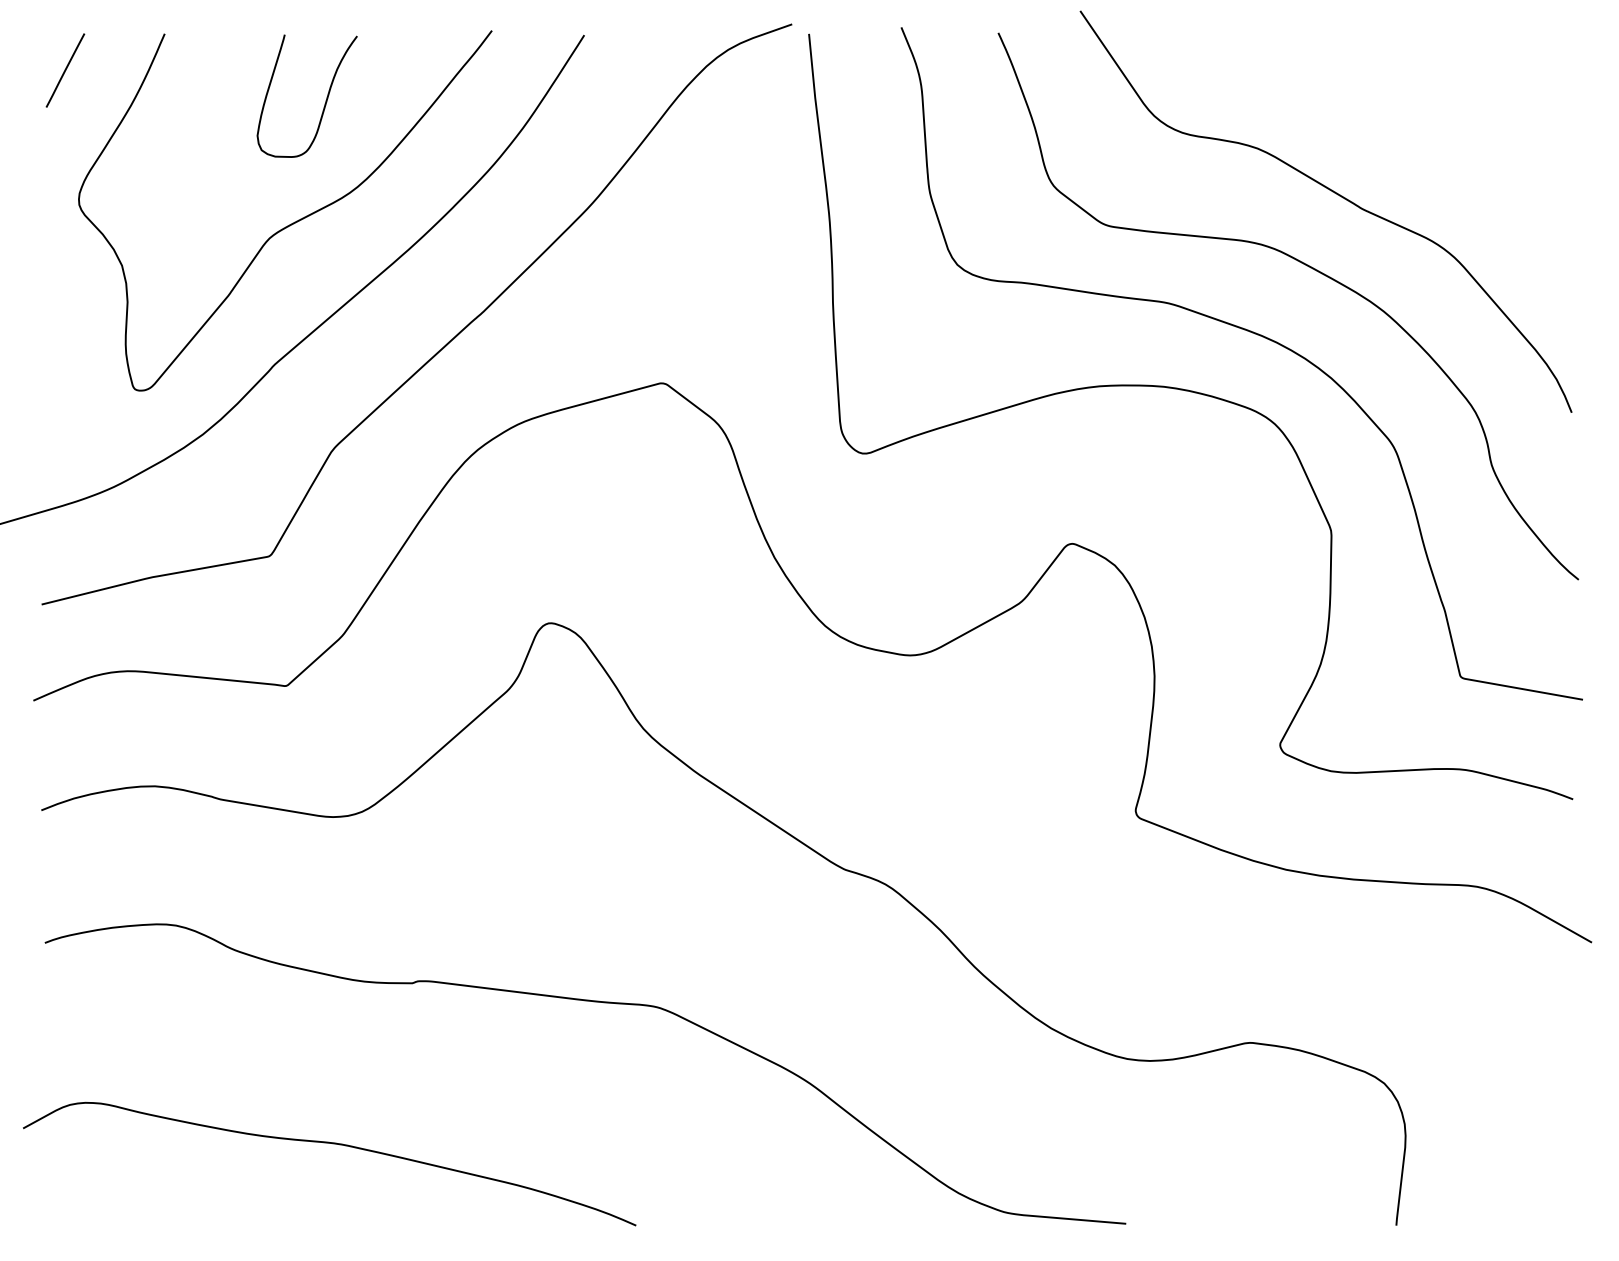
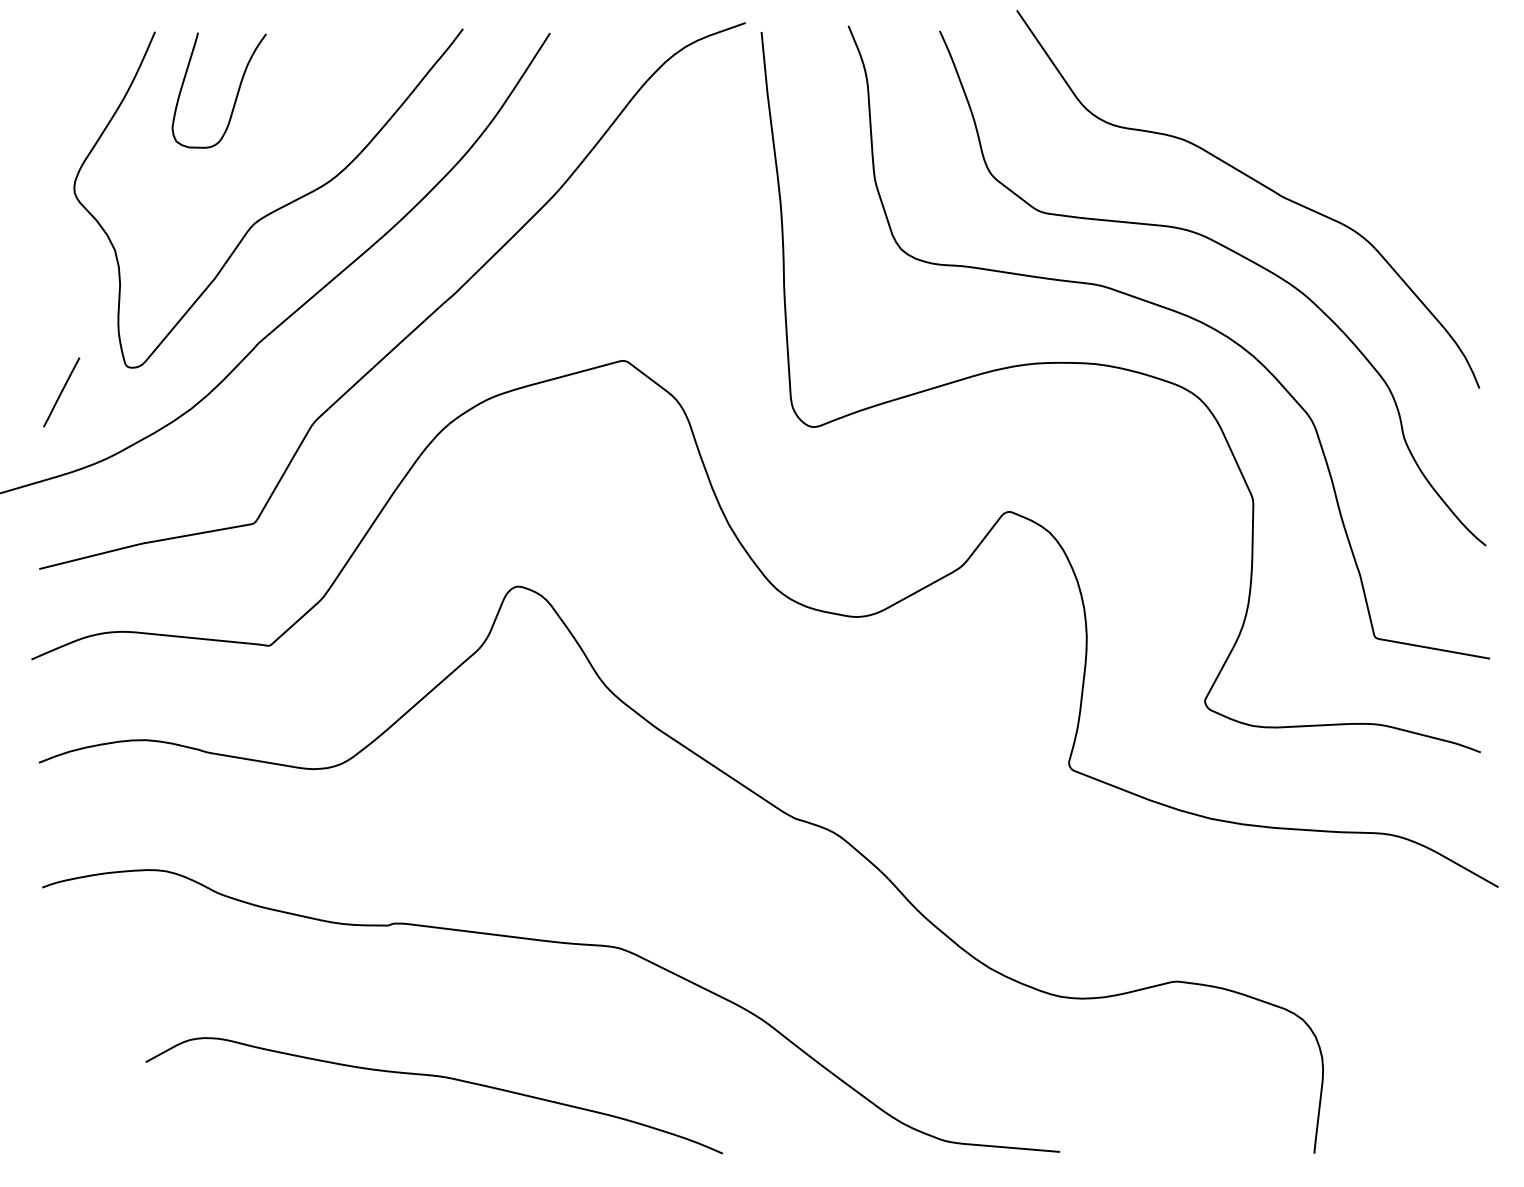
line: (65, 70) -> (61, 392), moved
curve: (324, 103) -> (235, 97), moved
curve: (334, 1144) -> (438, 1077), moved

